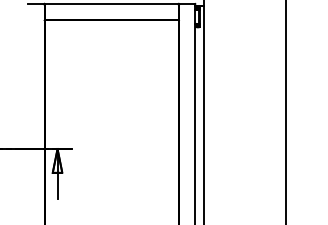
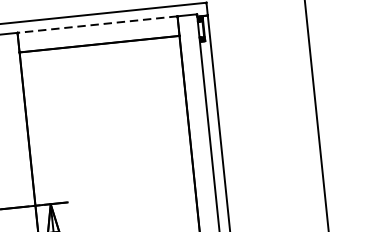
line: (111, 4) -> (97, 25), solid -> dashed

